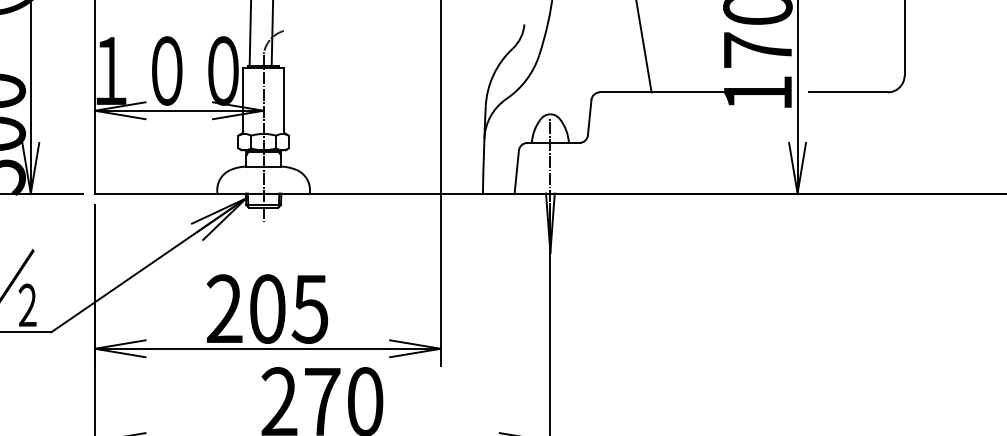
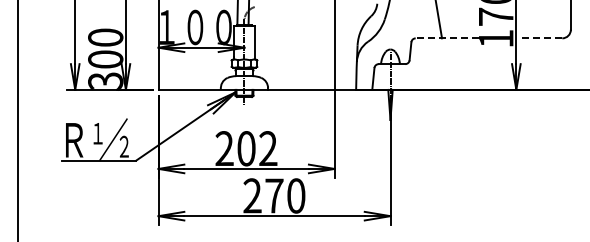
line: (662, 92) -> (447, 38), solid -> dashed
line: (846, 92) -> (541, 38), solid -> dashed
text: (308, 308) -> (267, 148), 205 -> 202

